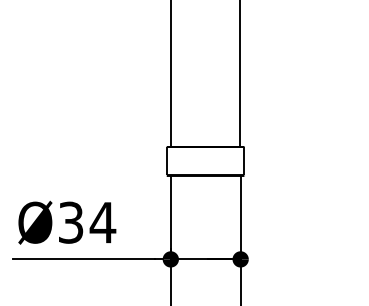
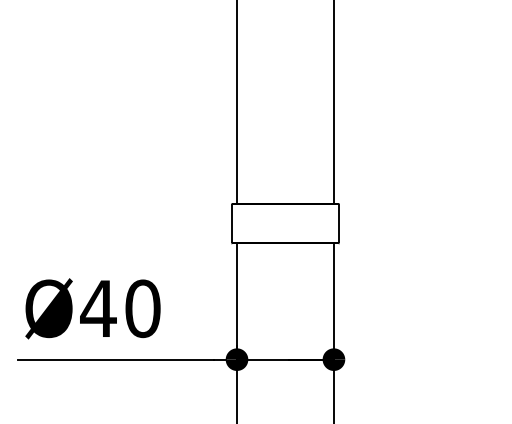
text: (86, 222) -> (120, 308), Ø34 -> Ø40

